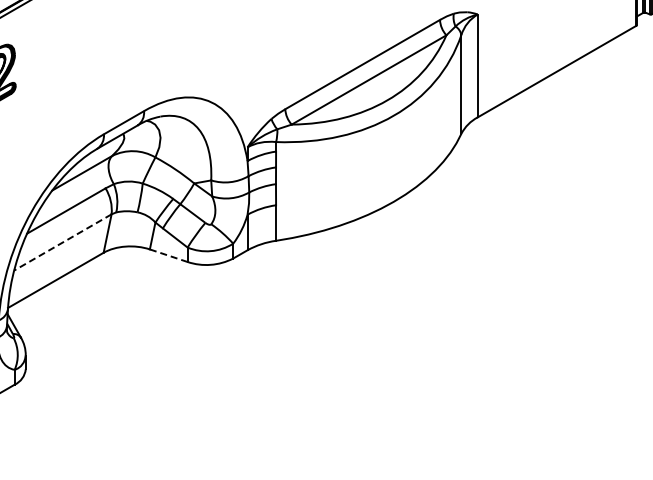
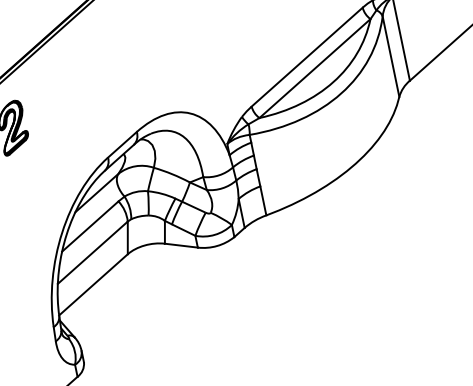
line: (62, 242) -> (92, 252), dashed -> solid
line: (168, 255) -> (181, 245), dashed -> solid

